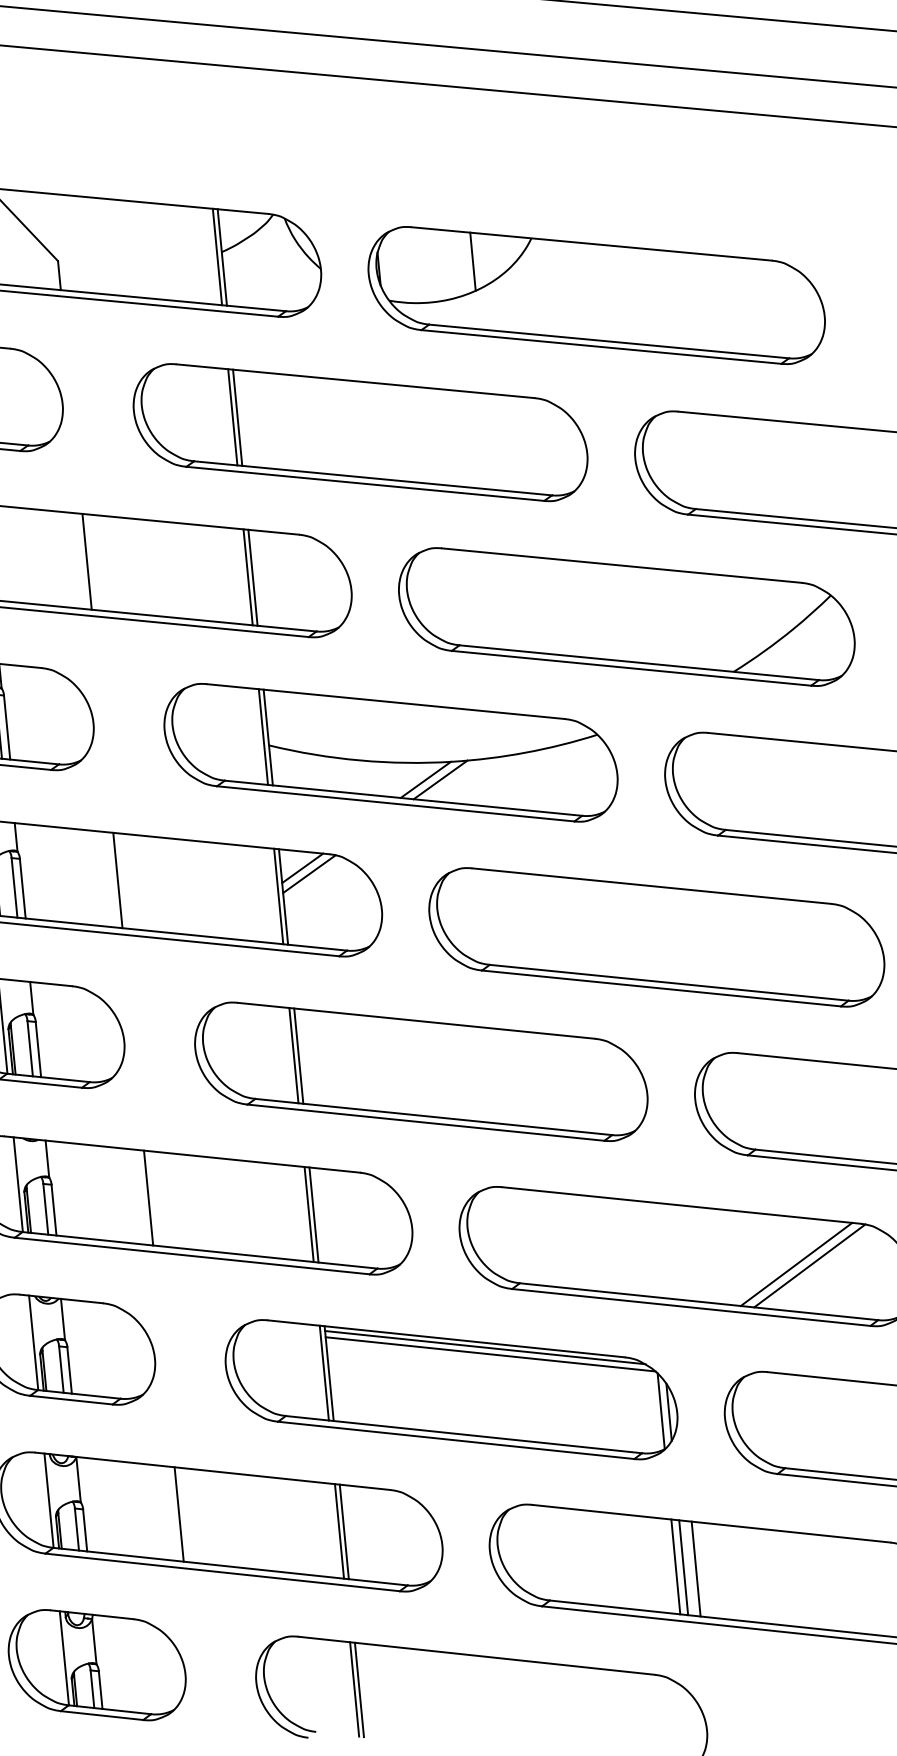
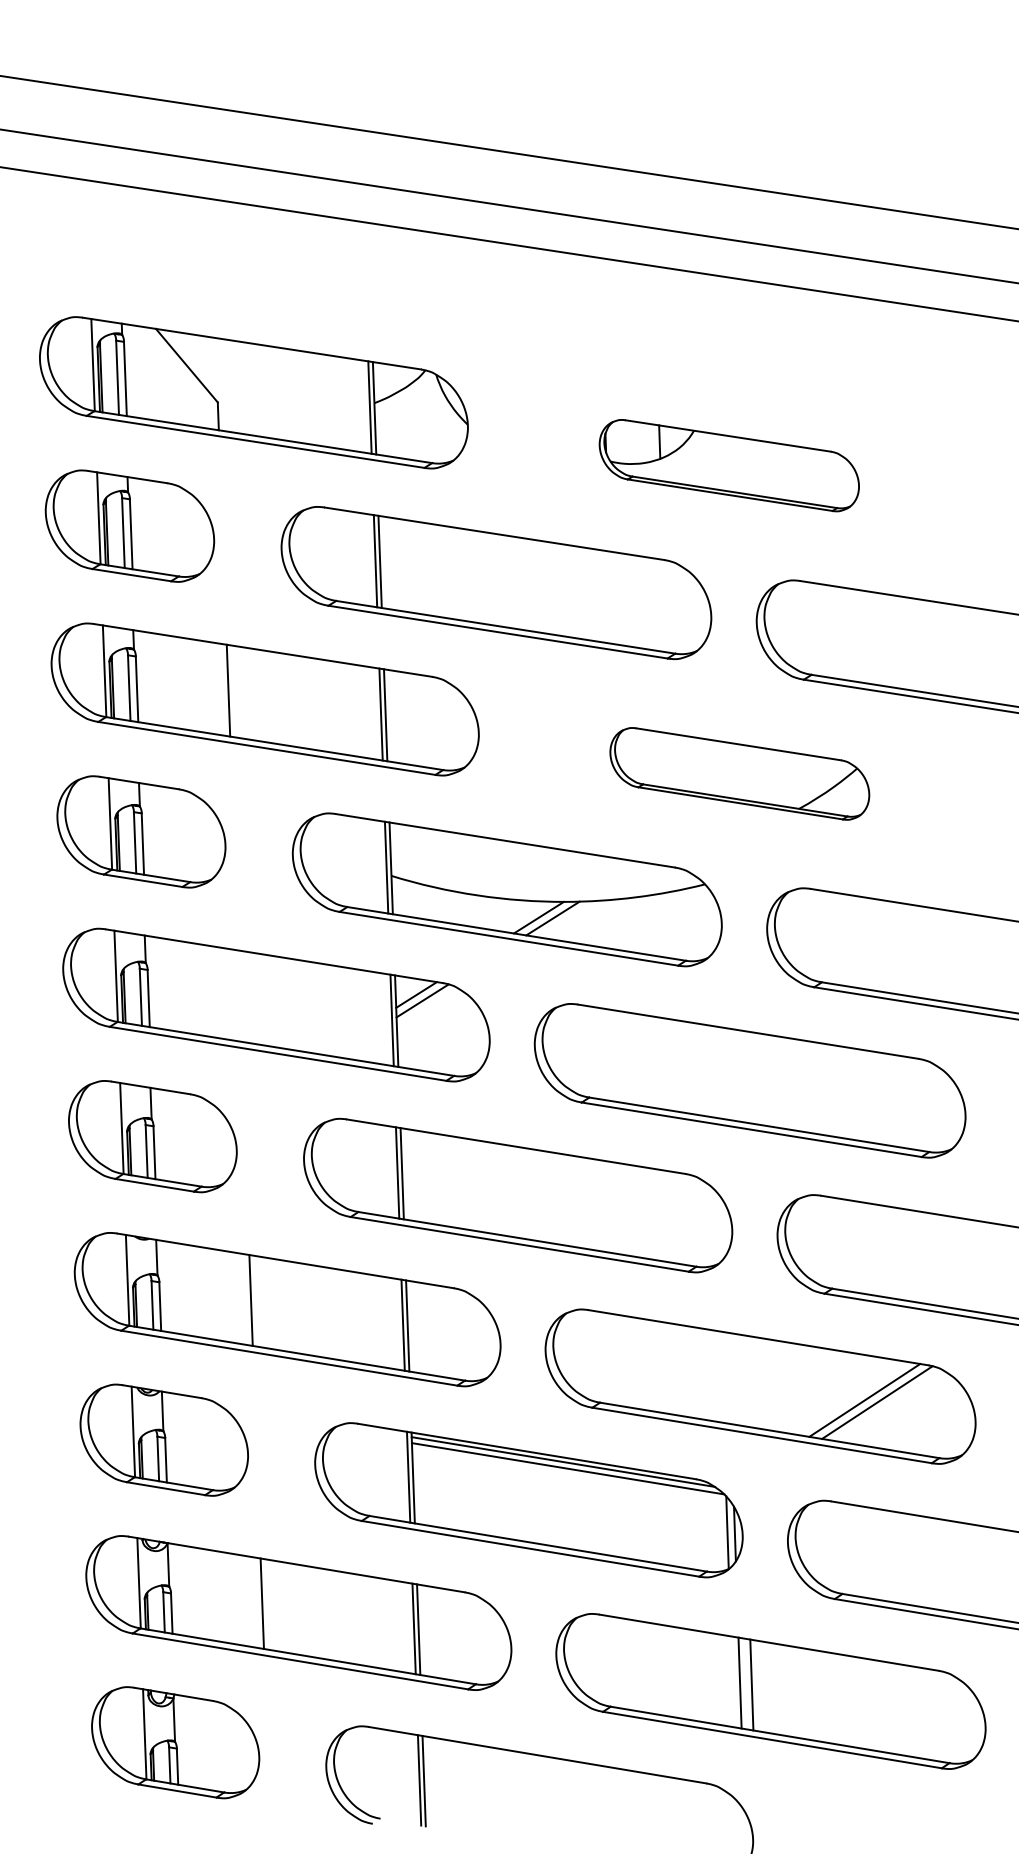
part: (596, 295) -> (729, 465), size x0.6
part: (626, 616) -> (739, 773), size x0.6
line: (117, 879) -> (239, 995), removed
line: (675, 1566) -> (732, 1681), removed

